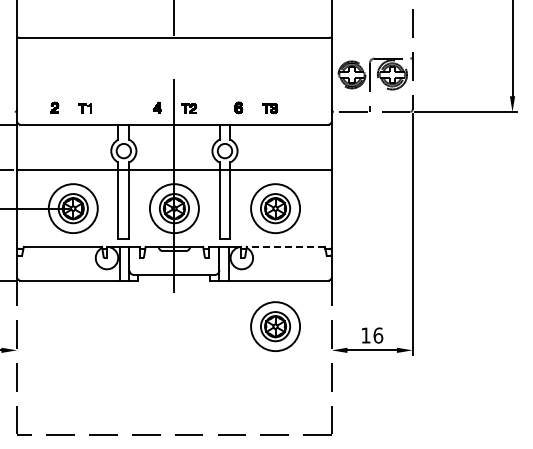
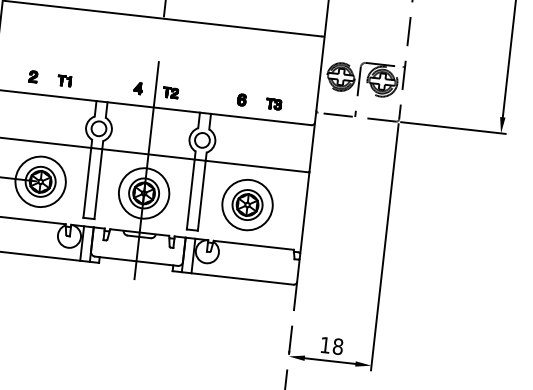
part: (262, 105) -> (266, 100), moved
line: (285, 246) -> (253, 244), dashed -> solid
part: (275, 326) -> (233, 325), removed
text: (378, 335) -> (338, 346), 16 -> 18

